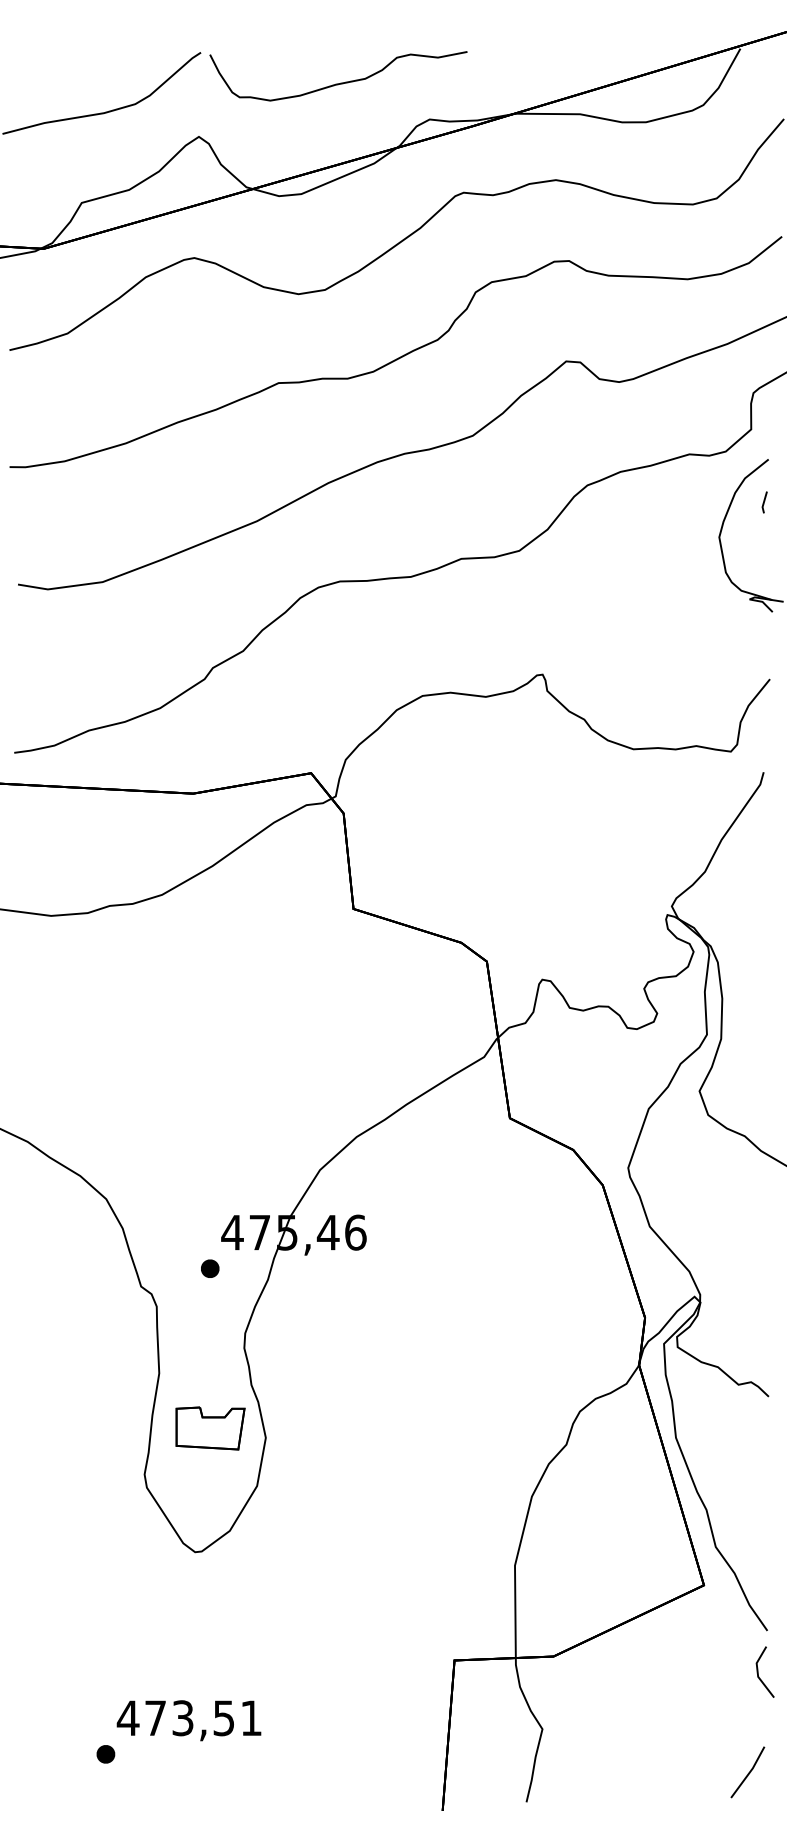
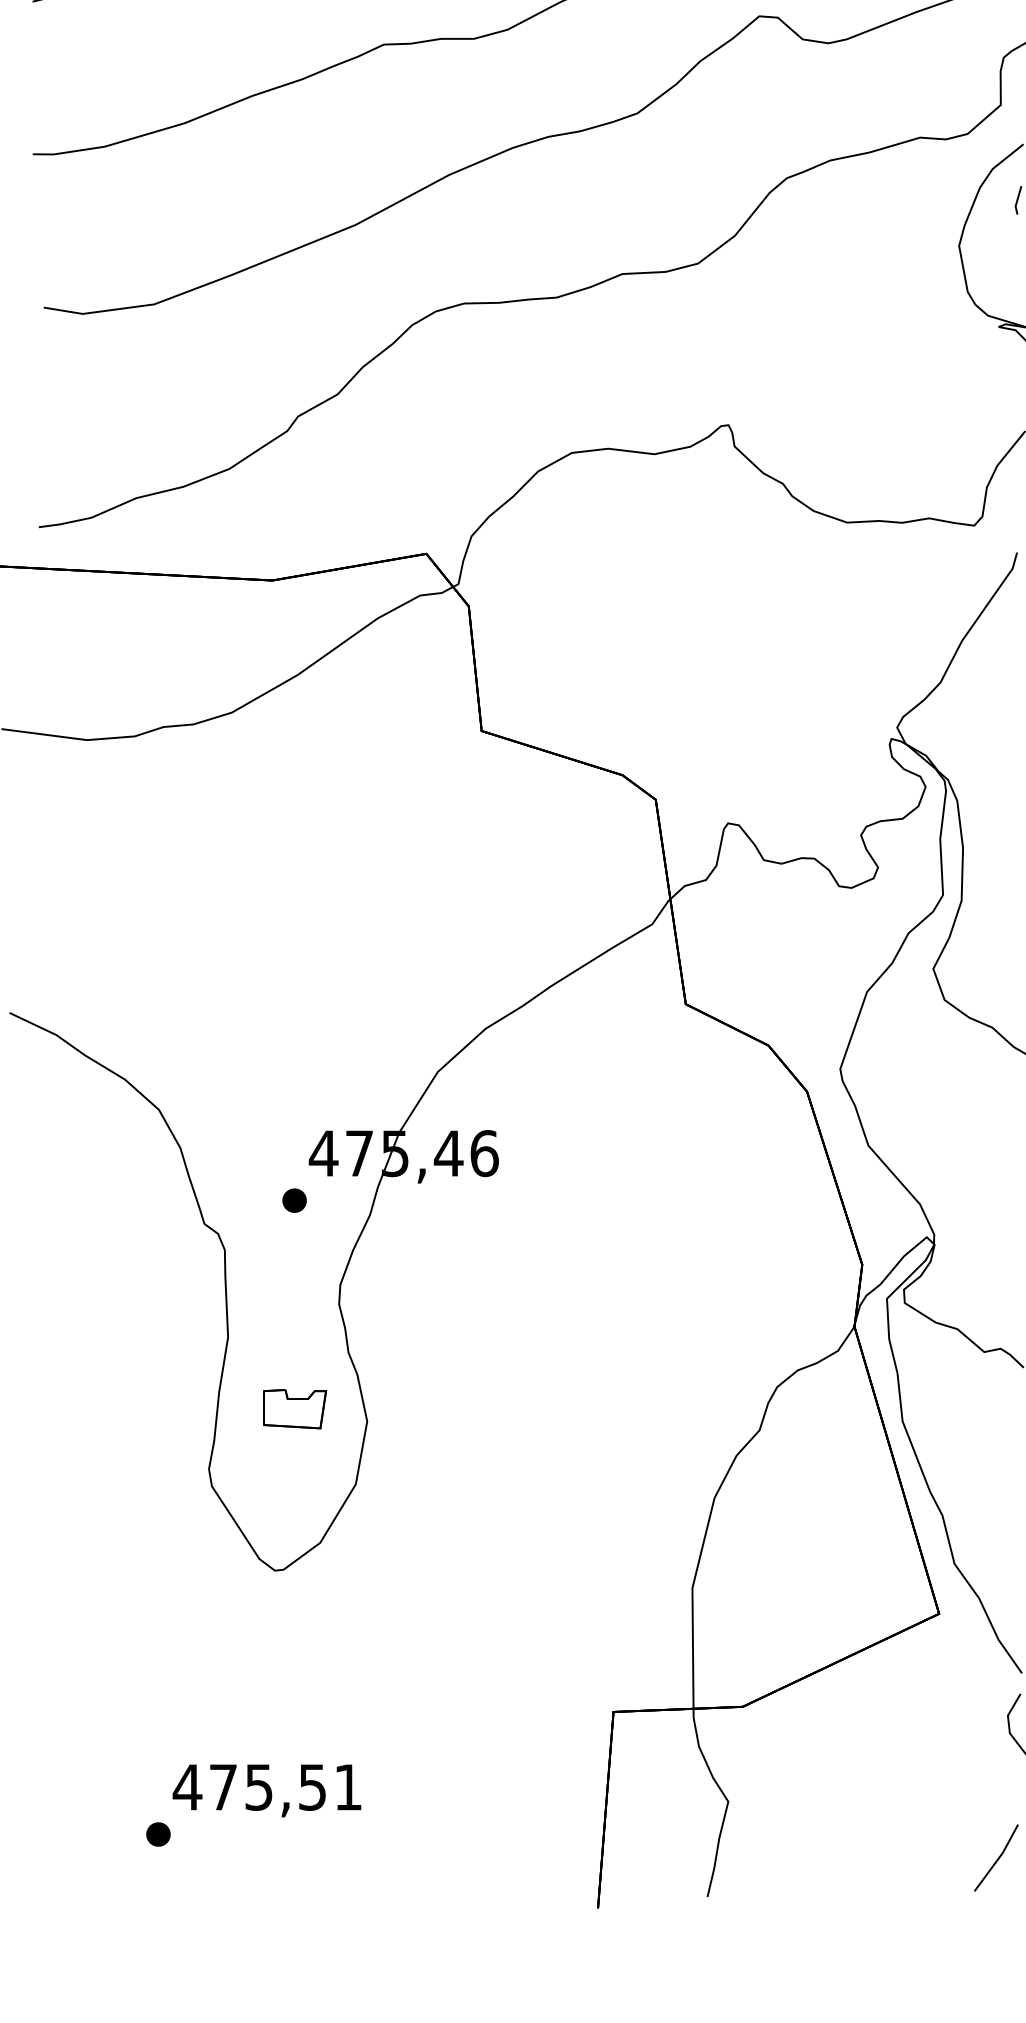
part: (210, 1428) -> (294, 1409), size x0.7
text: (183, 1717) -> (259, 1786), 473,51 -> 475,51

